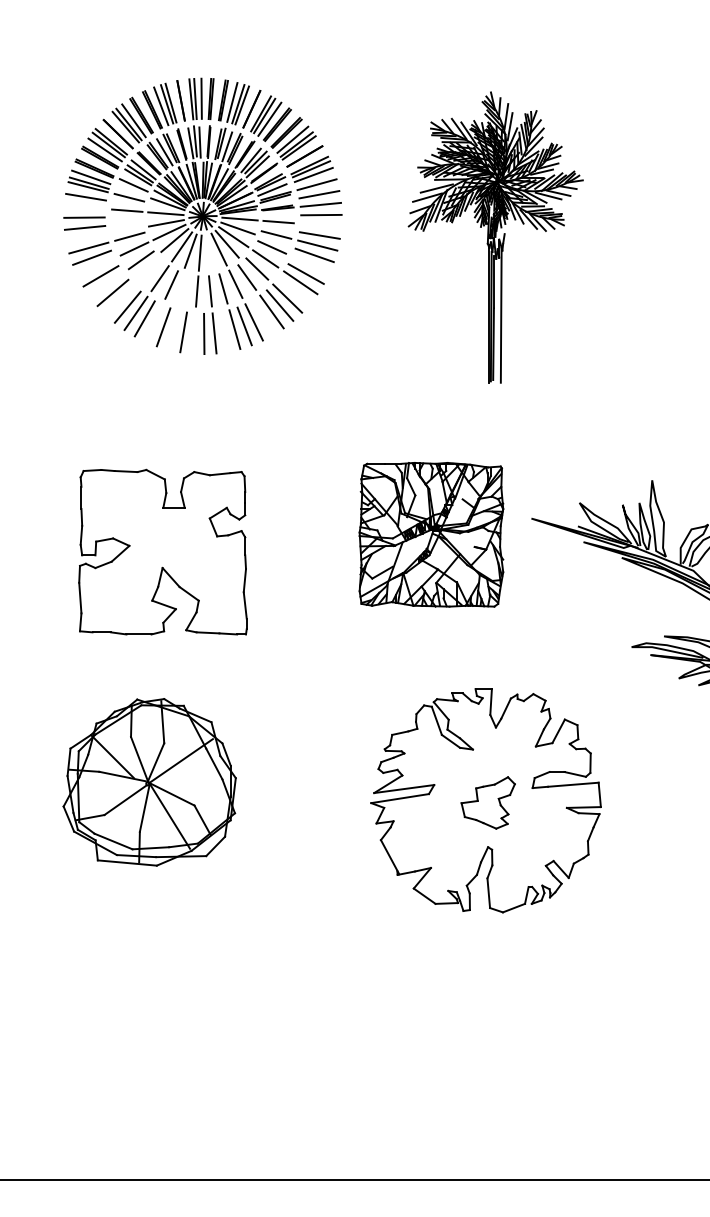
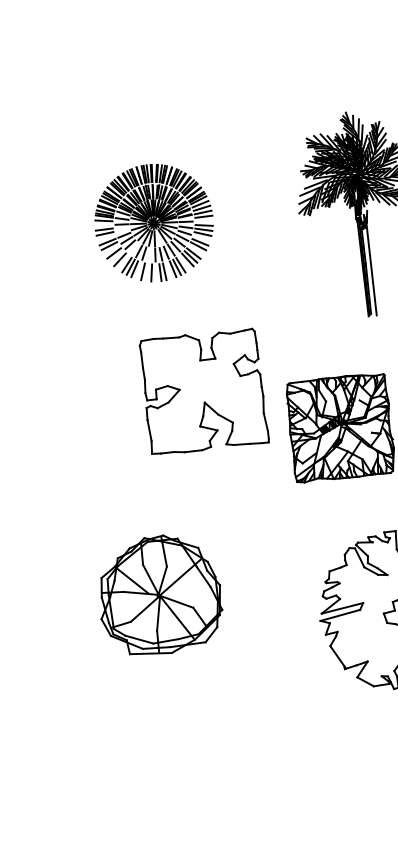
part: (202, 215) -> (153, 222), size x0.6
part: (162, 551) -> (203, 391), moved
part: (149, 782) -> (159, 595), moved

